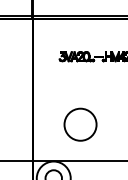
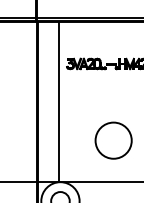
line: (52, 90) -> (58, 101), added
circle: (80, 124) -> (113, 140), moved

